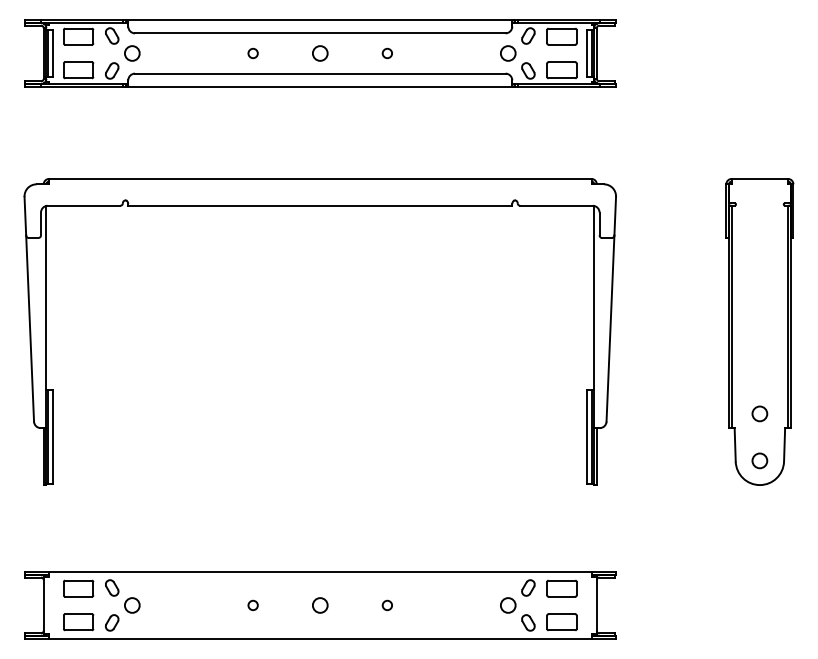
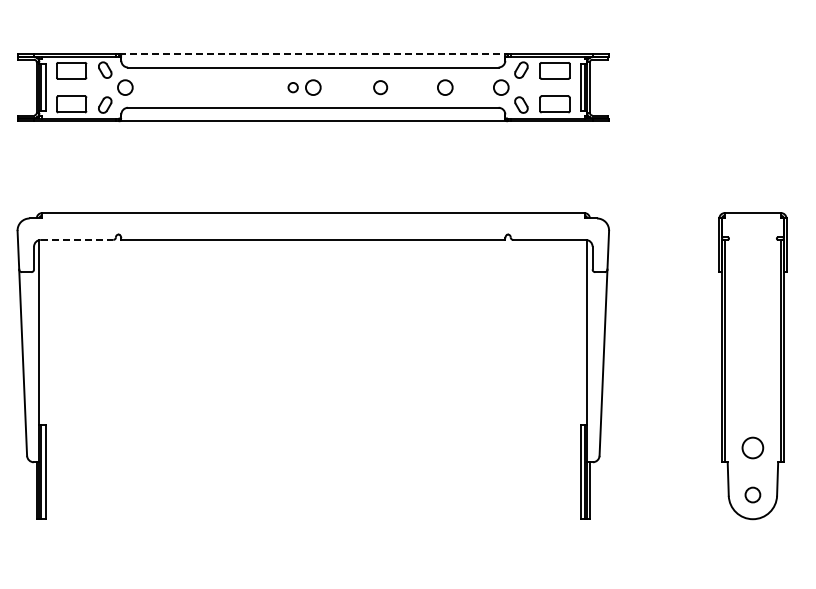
line: (320, 19) -> (313, 53), solid -> dashed
circle: (252, 53) -> (292, 87), moved
circle: (386, 53) -> (379, 87), size x1.4
circle: (452, 53) -> (445, 87), added
line: (84, 205) -> (77, 239), solid -> dashed
circle: (759, 413) -> (752, 447), size x1.4

